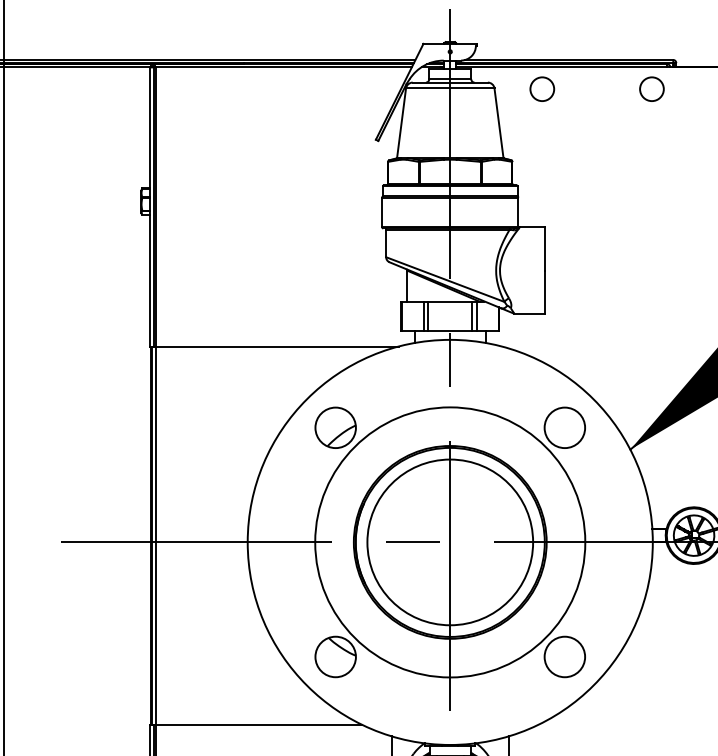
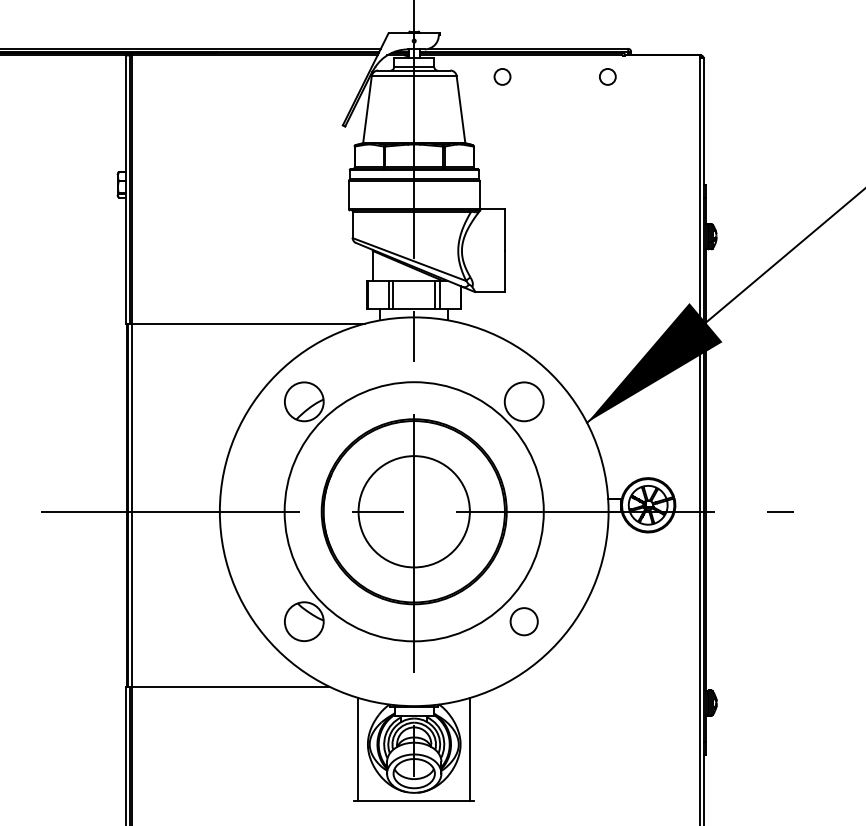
circle: (542, 88) -> (502, 76), size x0.7
circle: (651, 88) -> (607, 76), size x0.7
circle: (449, 542) -> (413, 511), size x0.7
circle: (564, 656) -> (523, 621), size x0.7

